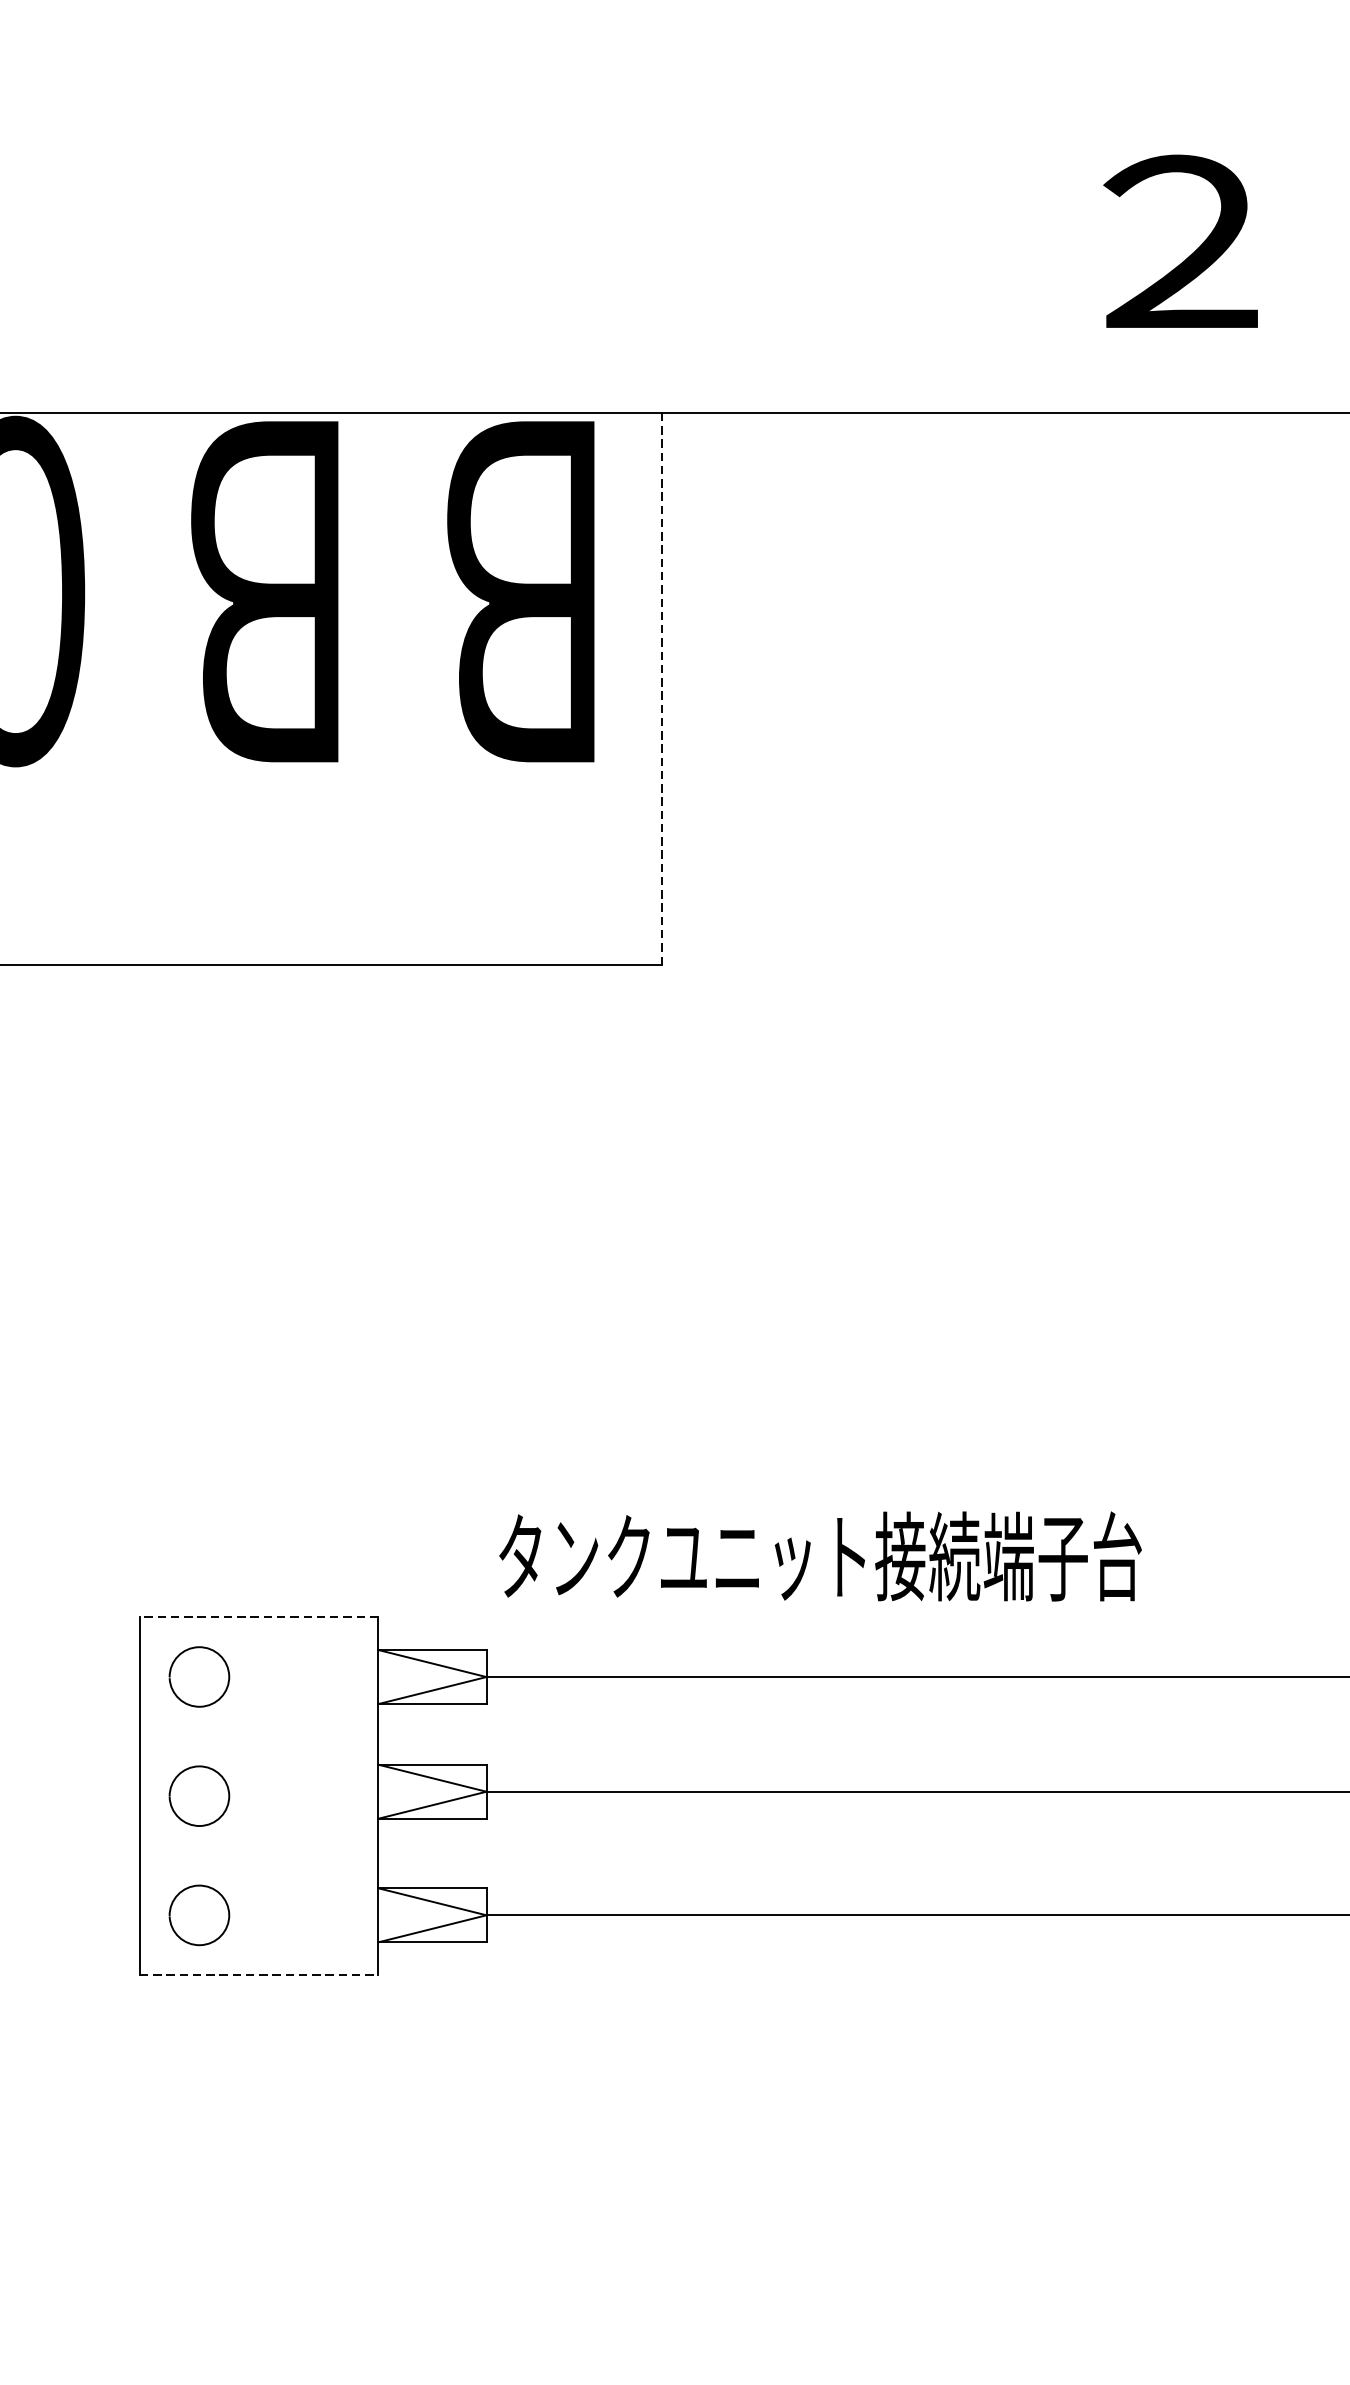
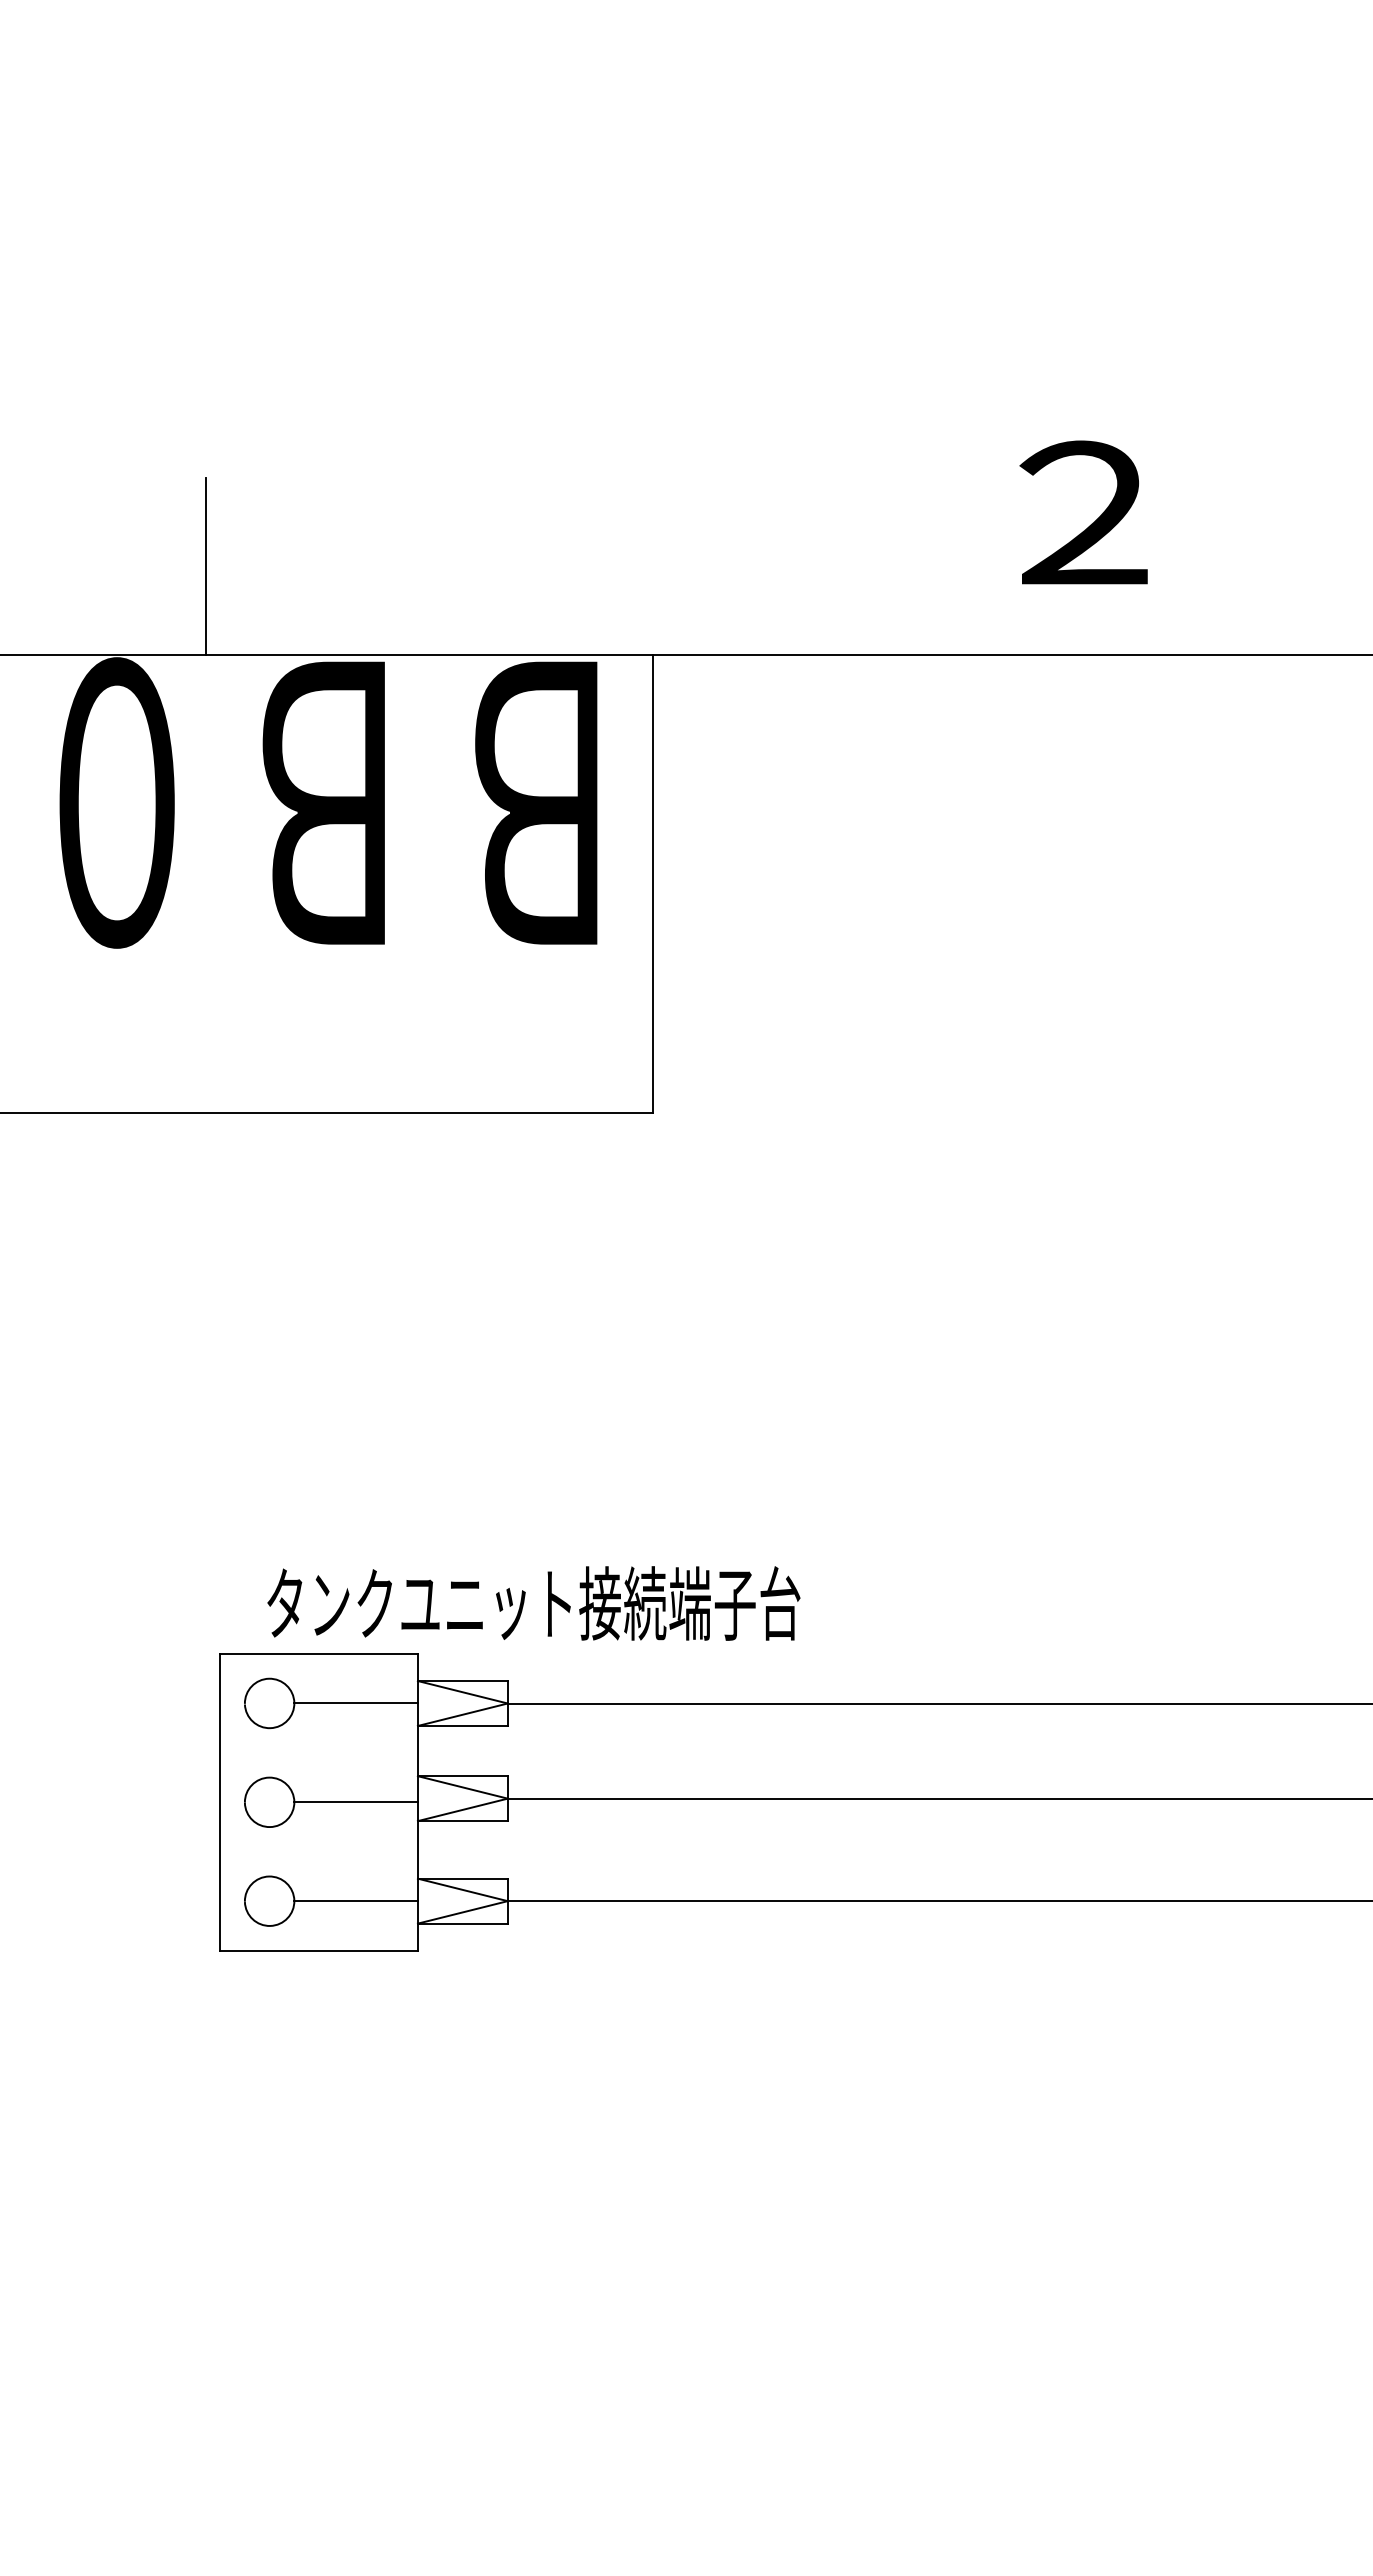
line: (122, 306) -> (205, 566), added
line: (662, 689) -> (653, 884), dashed -> solid
text: (820, 1556) -> (533, 1603), moved
line: (259, 1617) -> (319, 1654), dashed -> solid
line: (302, 1677) -> (355, 1703), added
line: (302, 1796) -> (355, 1802), added
line: (302, 1915) -> (355, 1901), added
line: (259, 1974) -> (319, 1950), dashed -> solid

